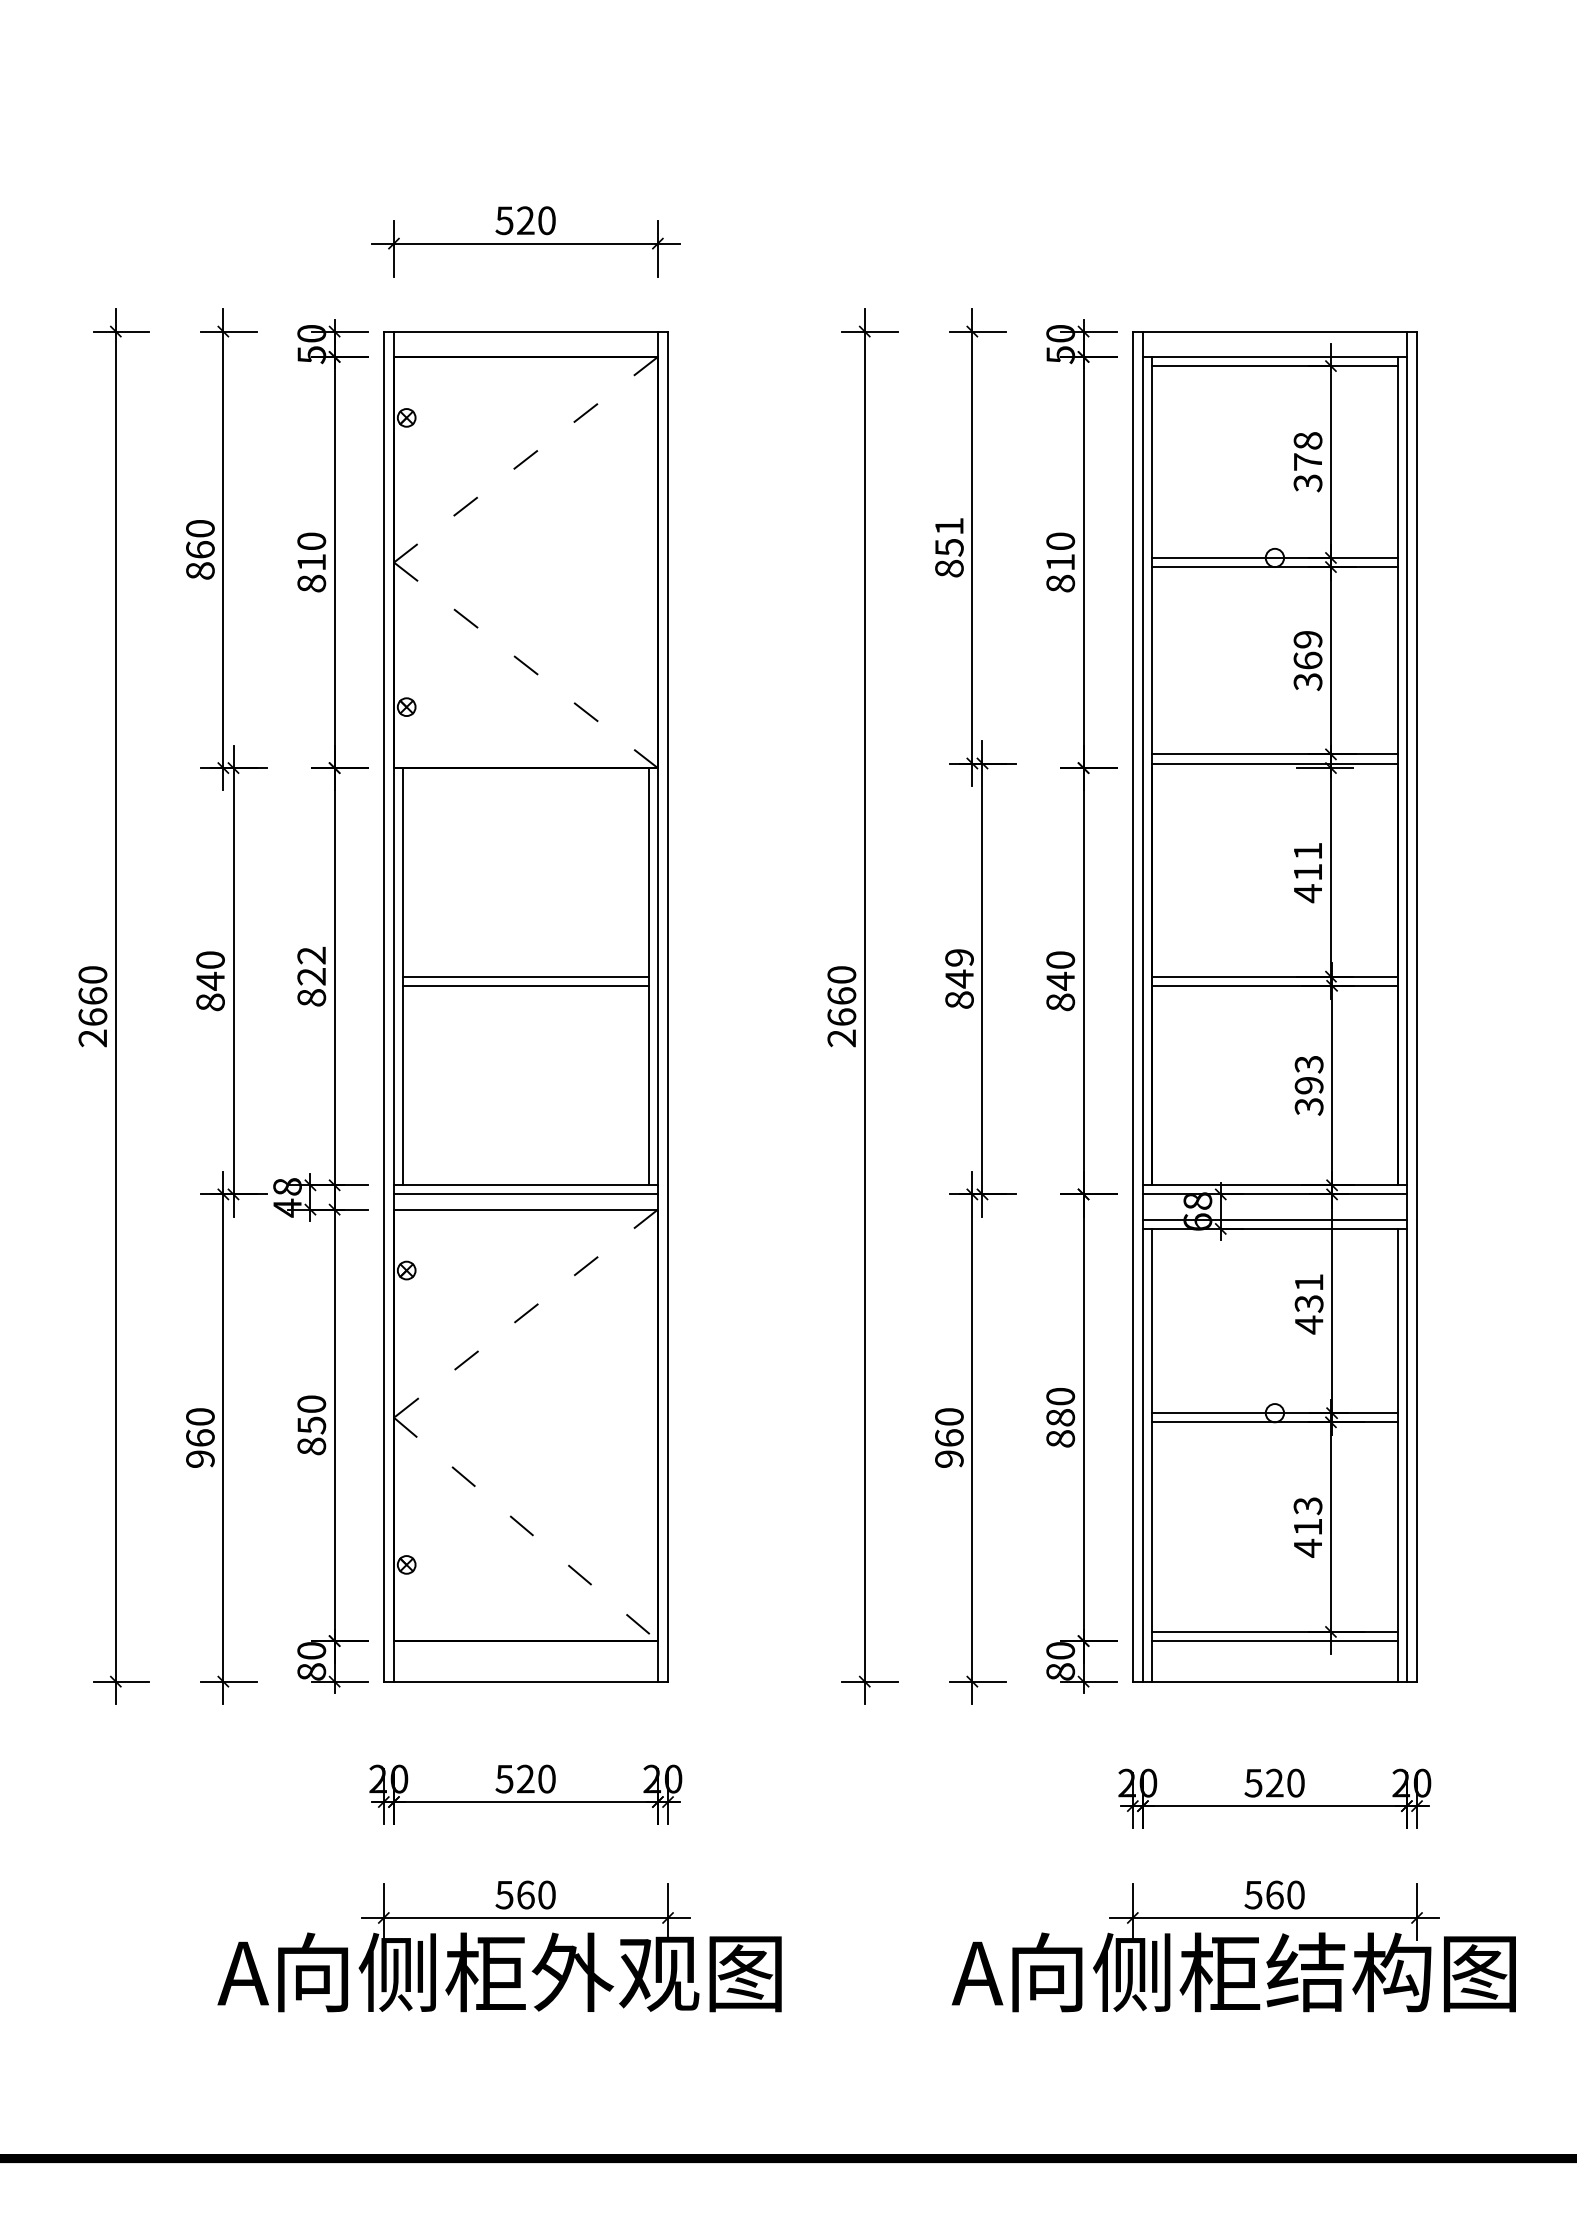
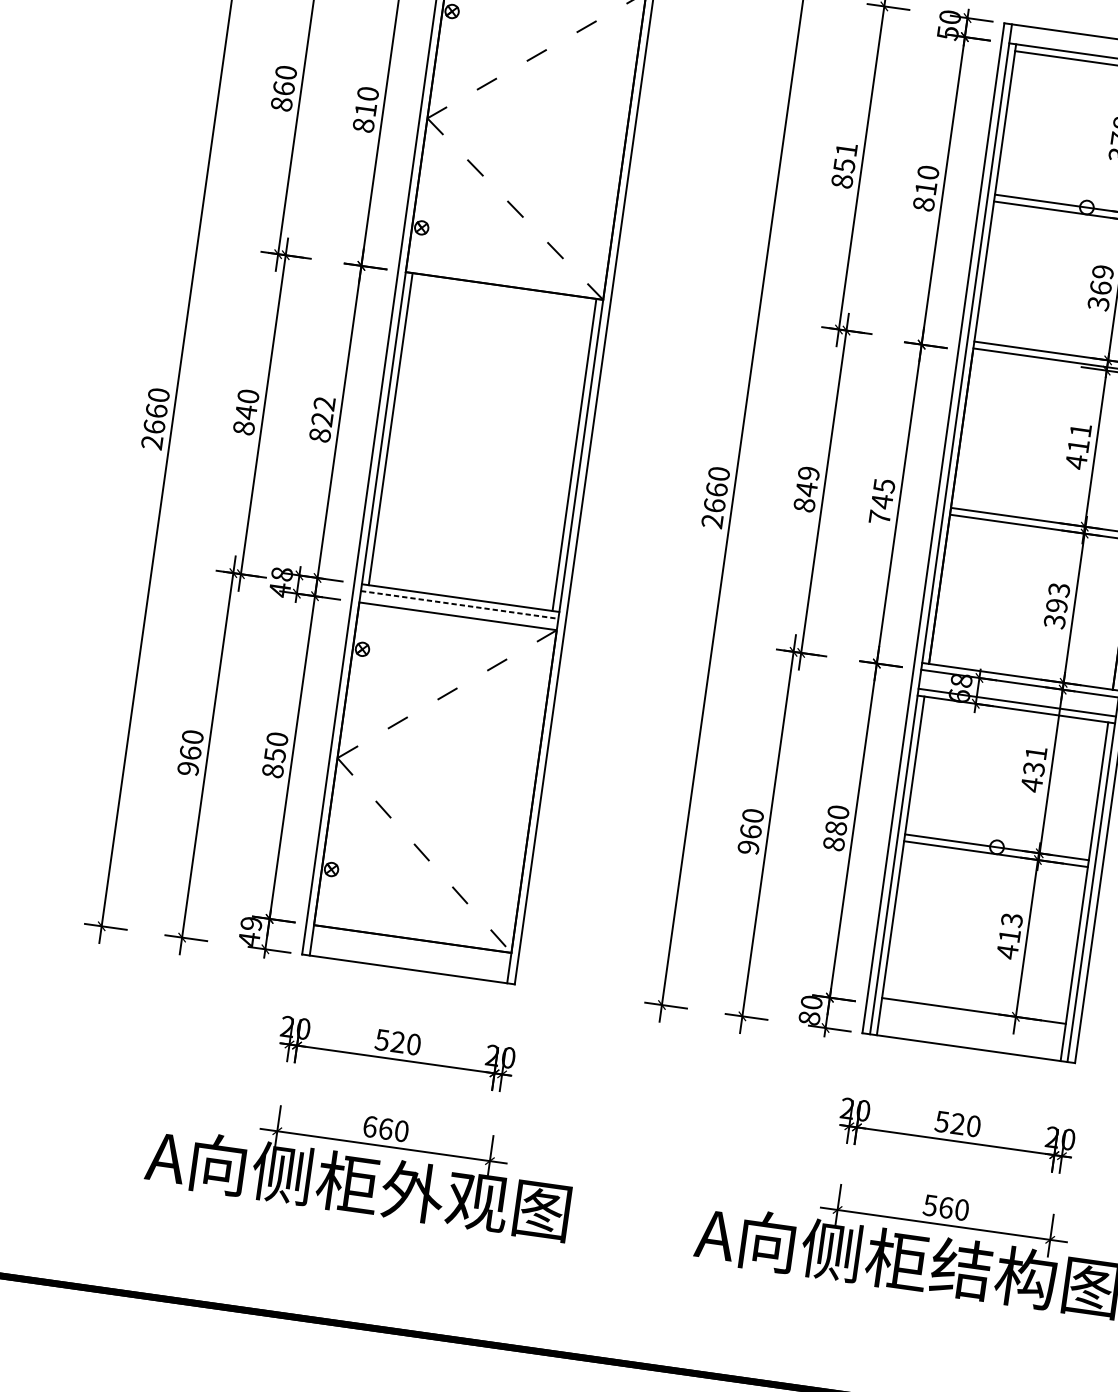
line: (525, 976) -> (482, 441), removed
text: (1060, 981) -> (881, 501), 840 -> 745
line: (525, 985) -> (481, 448), removed
line: (525, 1194) -> (459, 604), solid -> dashed
line: (1274, 1641) -> (972, 1018), removed
text: (311, 1661) -> (250, 931), 80 -> 49
text: (504, 1894) -> (370, 1126), 560 -> 660

